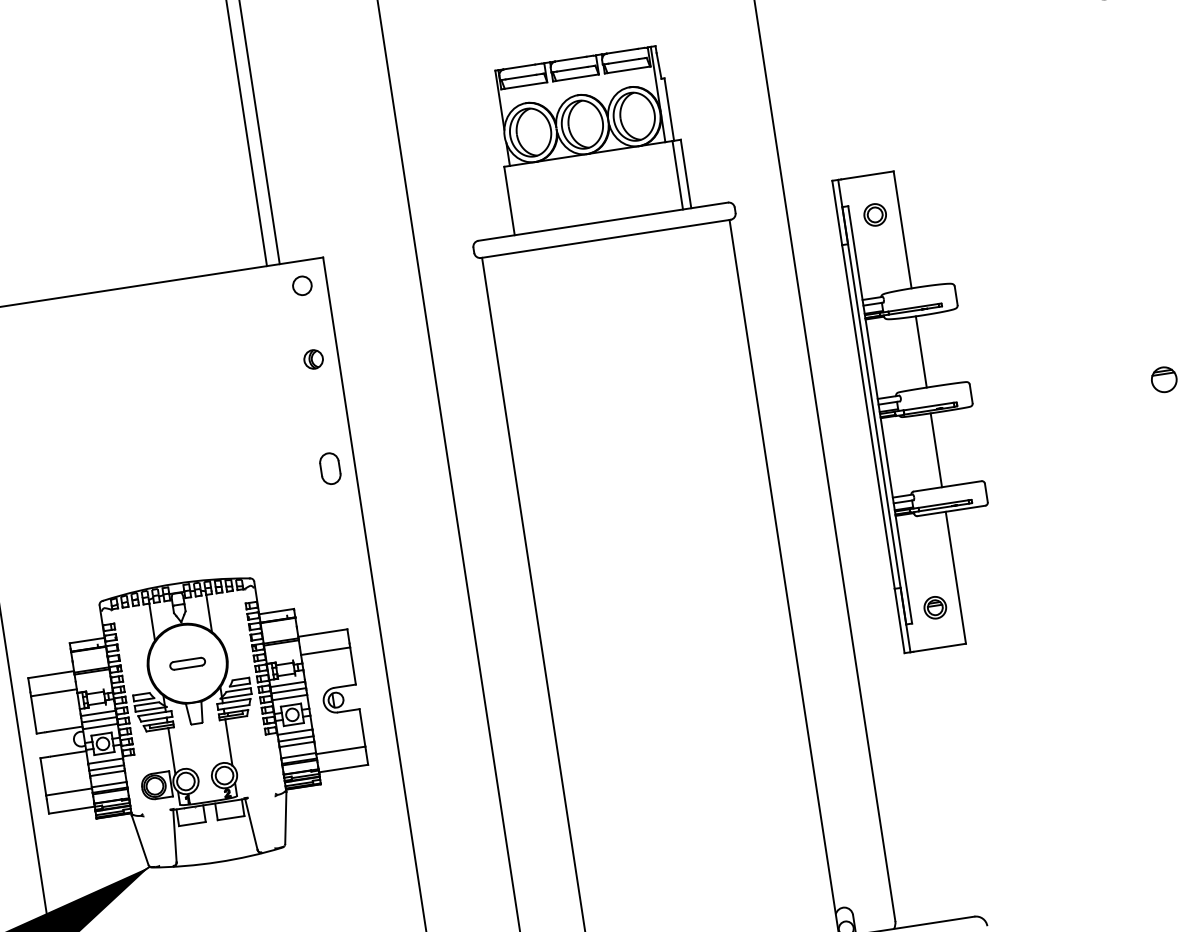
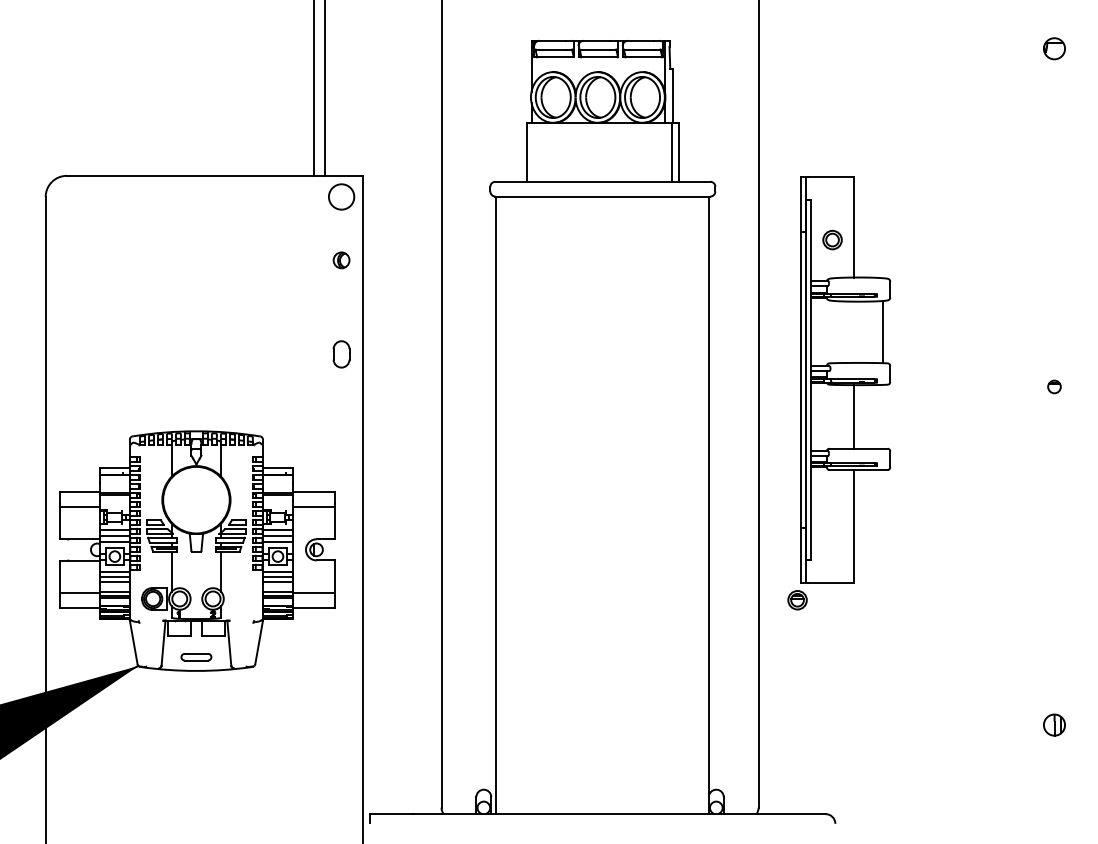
part: (875, 215) -> (832, 240), moved
circle: (302, 285) -> (341, 196), size x1.6
line: (920, 351) -> (882, 331), moved
part: (1164, 379) -> (1054, 386), size x0.6
part: (935, 608) -> (797, 600), moved
part: (187, 664) -> (196, 657), moved

